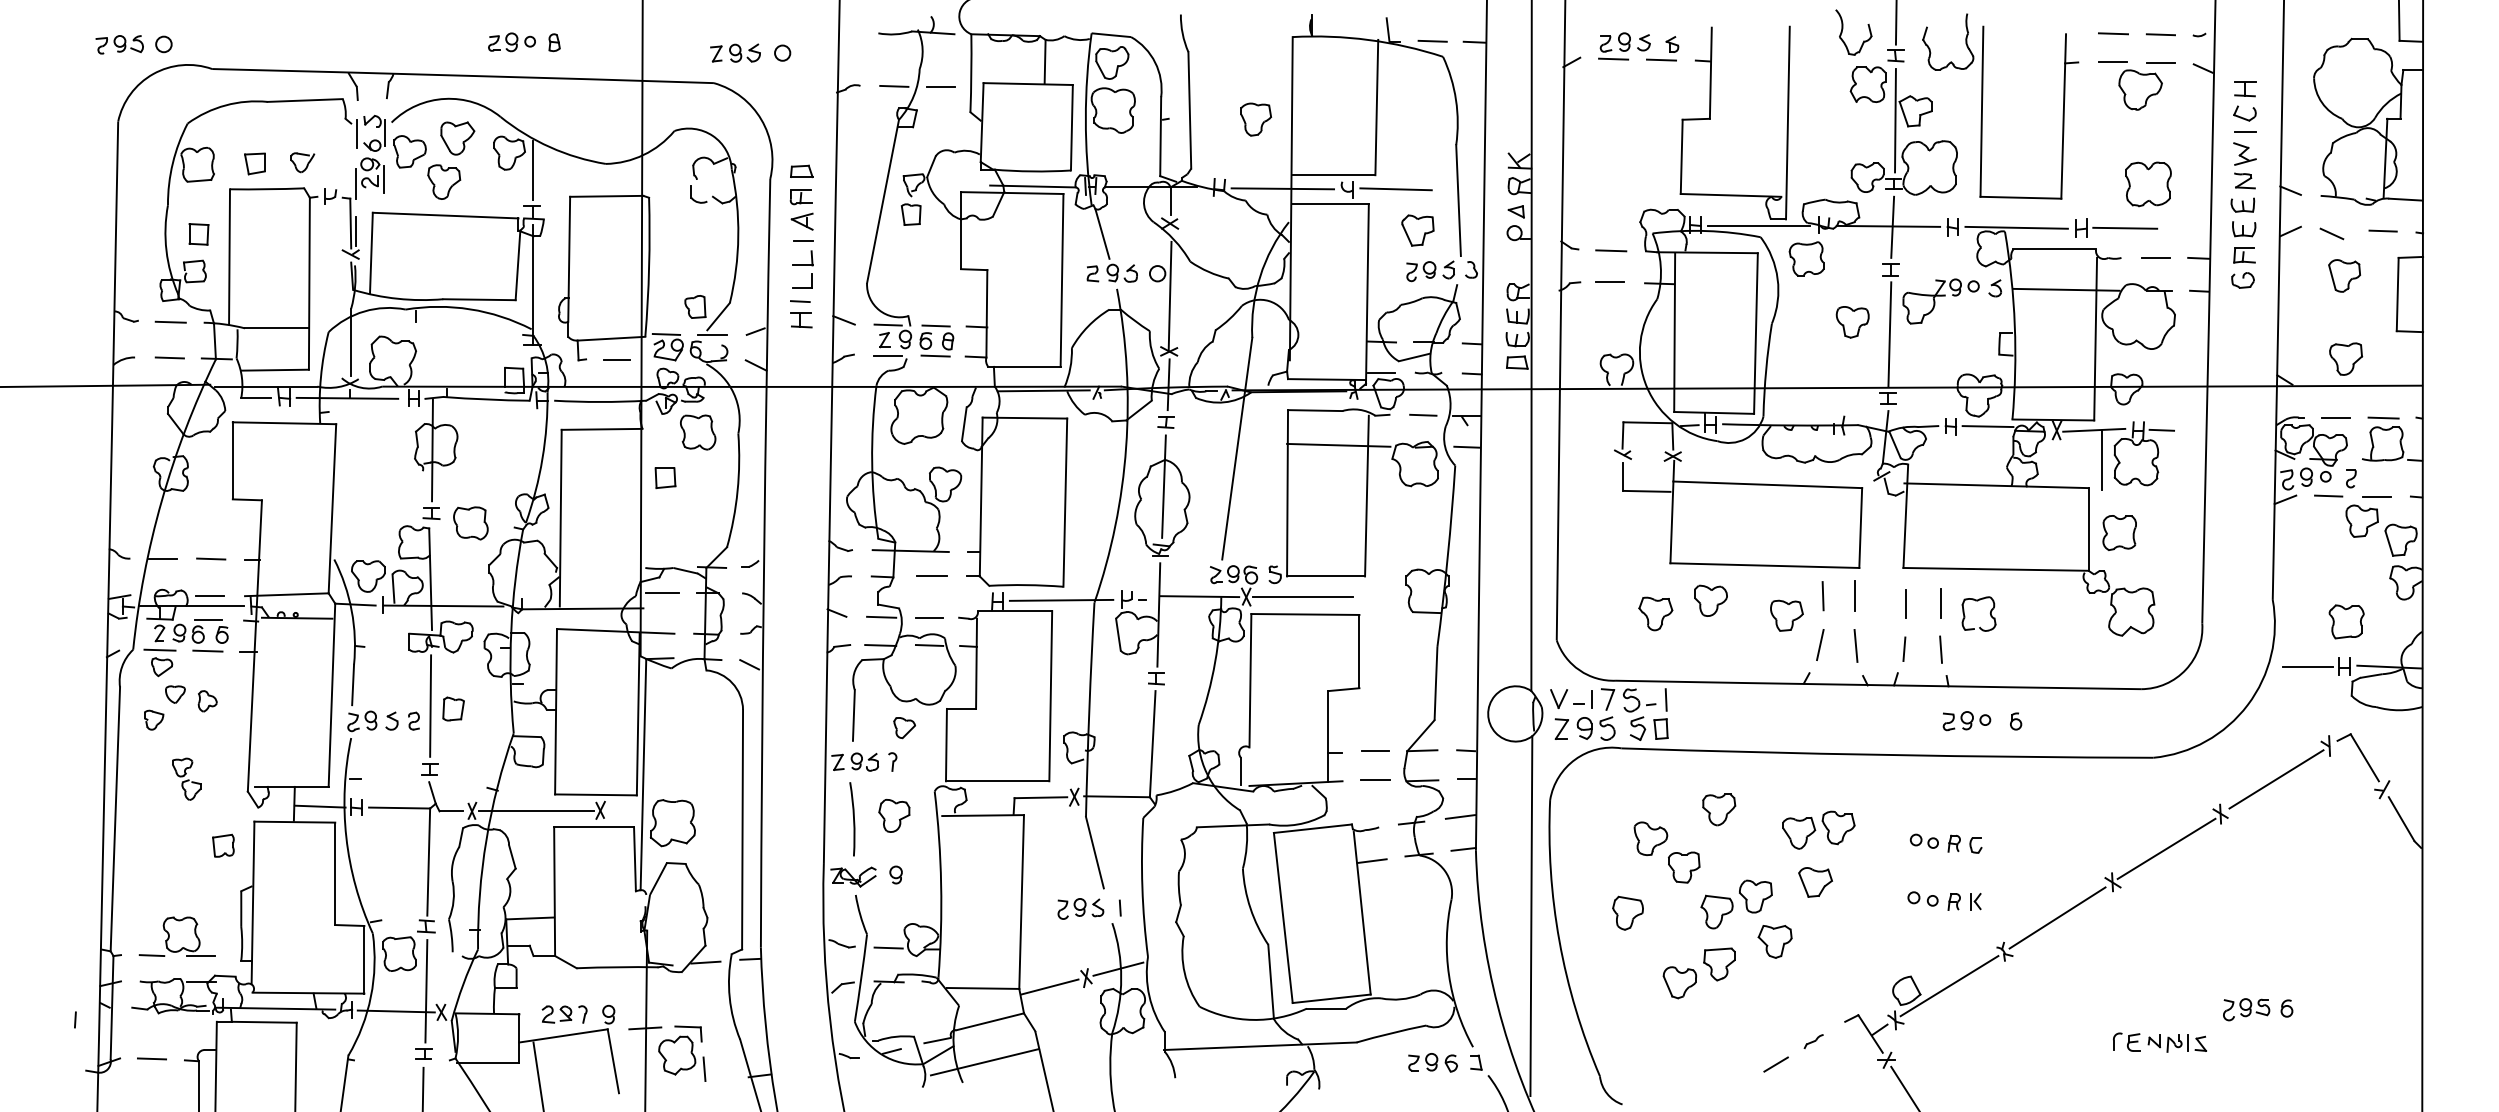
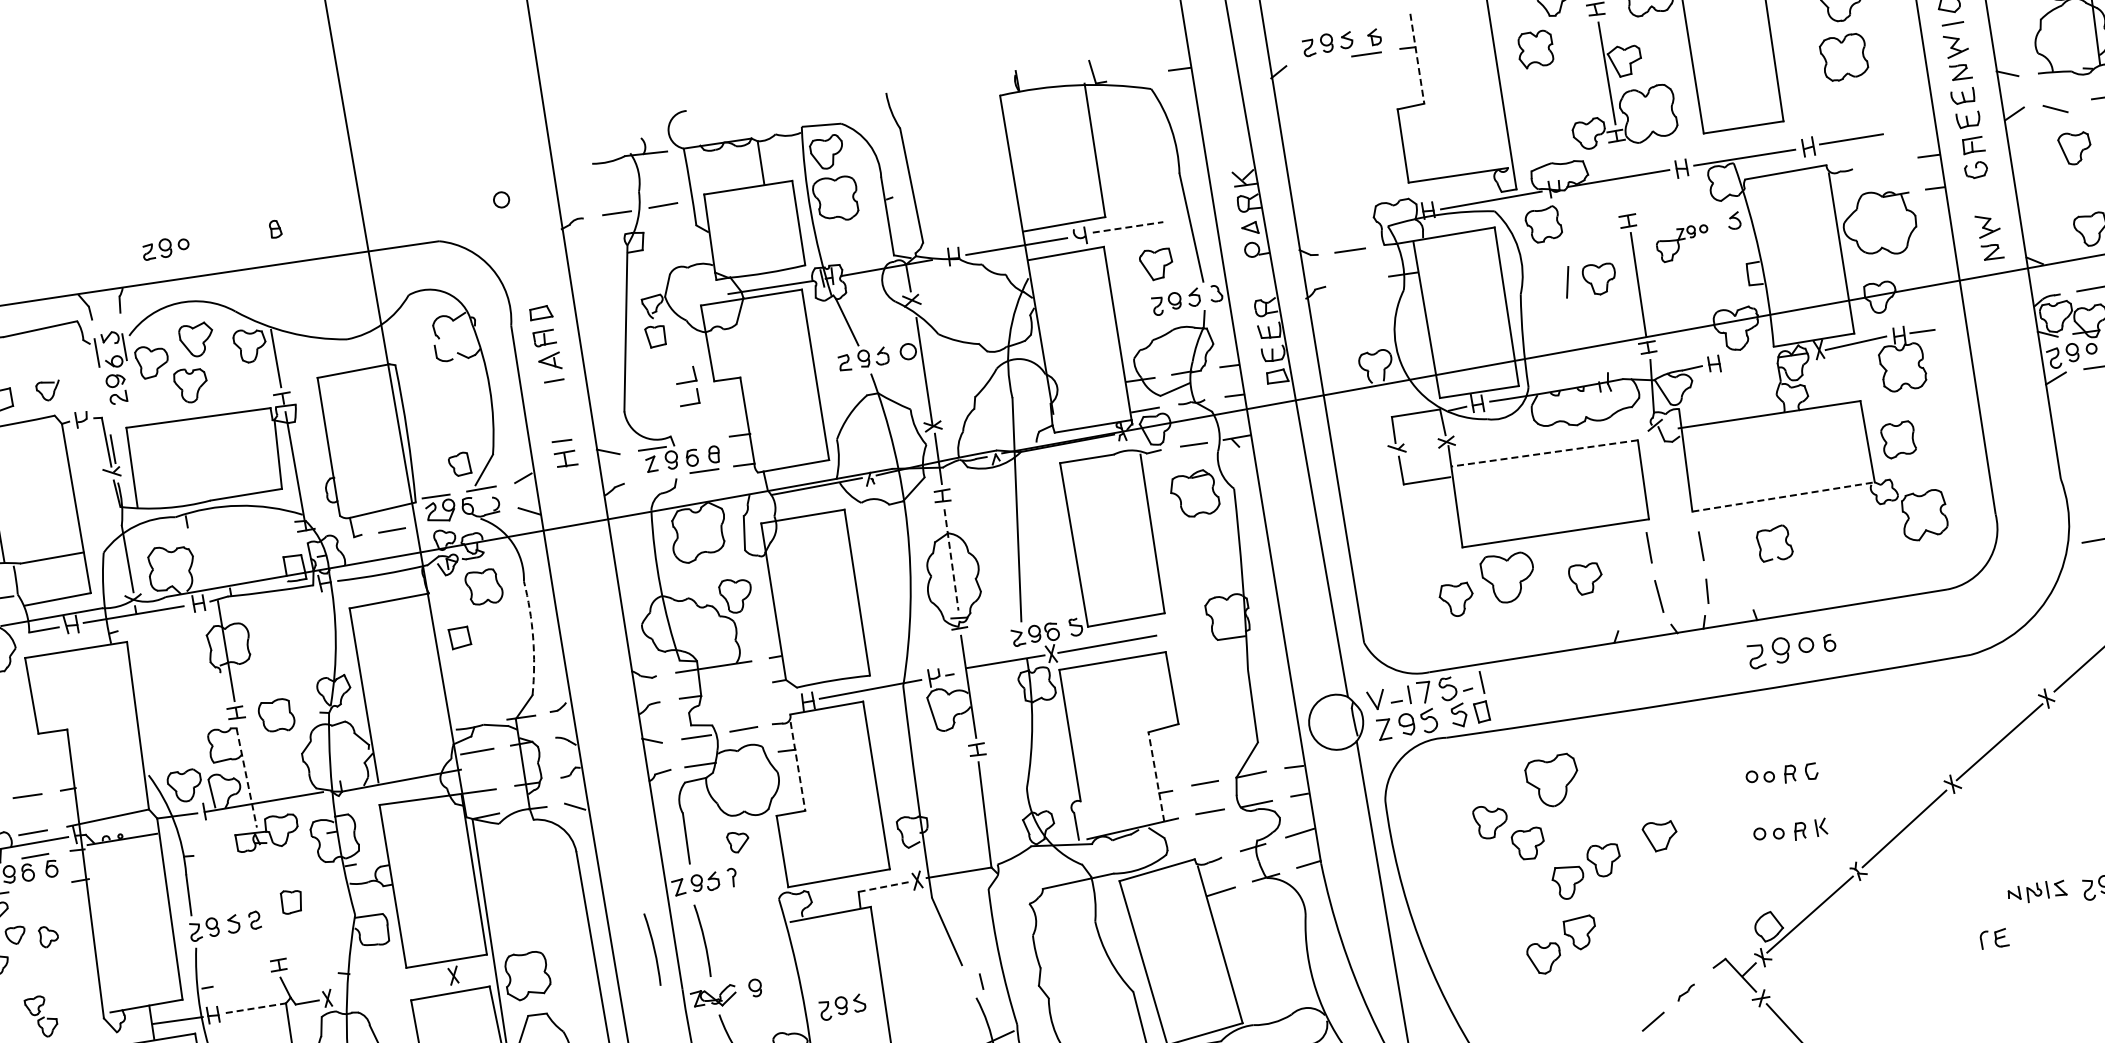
line: (1432, 40) -> (1138, 74), removed
part: (511, 42) -> (165, 248), moved
part: (735, 52) -> (455, 207), removed
line: (1613, 58) -> (1319, 61), removed
line: (1710, 73) -> (1417, 59), solid -> dashed
part: (1867, 84) -> (1534, 49), moved
part: (1256, 119) -> (978, 182), removed
line: (384, 179) -> (132, 393), removed
line: (355, 183) -> (104, 402), removed
part: (2148, 184) -> (1844, 57), moved
line: (1396, 189) -> (1128, 227), solid -> dashed
line: (1892, 226) -> (1622, 177), removed
line: (2155, 257) -> (1886, 162), removed
part: (802, 269) -> (687, 386), moved
line: (1610, 282) -> (1354, 281), removed
line: (2066, 289) -> (1804, 209), removed
part: (1940, 301) -> (1682, 243), size x0.7
line: (935, 325) -> (698, 441), removed
part: (2244, 348) -> (1989, 236), added
line: (887, 355) -> (657, 478), removed
line: (1987, 426) -> (1750, 358), removed
line: (1338, 444) -> (1115, 488), removed
line: (1466, 446) -> (1241, 467), removed
line: (2101, 459) -> (1868, 370), removed
line: (1767, 484) -> (1544, 453), solid -> dashed
line: (1163, 487) -> (951, 560), solid -> dashed
arc: (737, 490) -> (532, 637), solid -> dashed
line: (1996, 569) -> (1784, 497), solid -> dashed
line: (931, 576) -> (738, 688), removed
line: (430, 579) -> (246, 778), solid -> dashed
line: (1822, 596) -> (1617, 553), removed
part: (1710, 600) -> (1508, 577), size x1.6
line: (1941, 602) -> (1735, 538), removed
line: (1820, 644) -> (1567, 281), moved
line: (929, 645) -> (748, 756), removed
line: (1941, 649) -> (1743, 585), removed
line: (207, 650) -> (39, 886), removed
line: (976, 664) -> (798, 767), solid -> dashed
line: (430, 705) -> (268, 902), removed
part: (1966, 721) -> (1780, 651), size x1.4
line: (1328, 736) -> (1156, 776), solid -> dashed
line: (1041, 797) -> (884, 886), solid -> dashed
line: (399, 808) -> (255, 1008), solid -> dashed
part: (1719, 809) -> (1553, 780), size x1.6
line: (536, 811) -> (391, 987), removed
part: (894, 815) -> (743, 929), removed
arc: (802, 819) -> (653, 949), added
part: (1818, 829) -> (1654, 783), removed
part: (1080, 908) -> (842, 1006), moved
part: (1627, 912) -> (1480, 898), removed
part: (1774, 941) -> (1630, 901), removed
part: (2176, 1043) -> (2036, 892), moved

